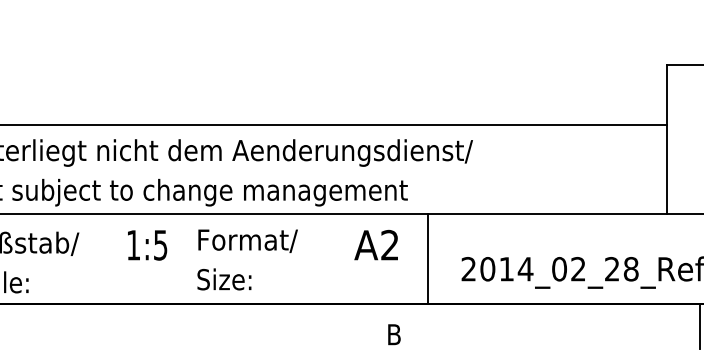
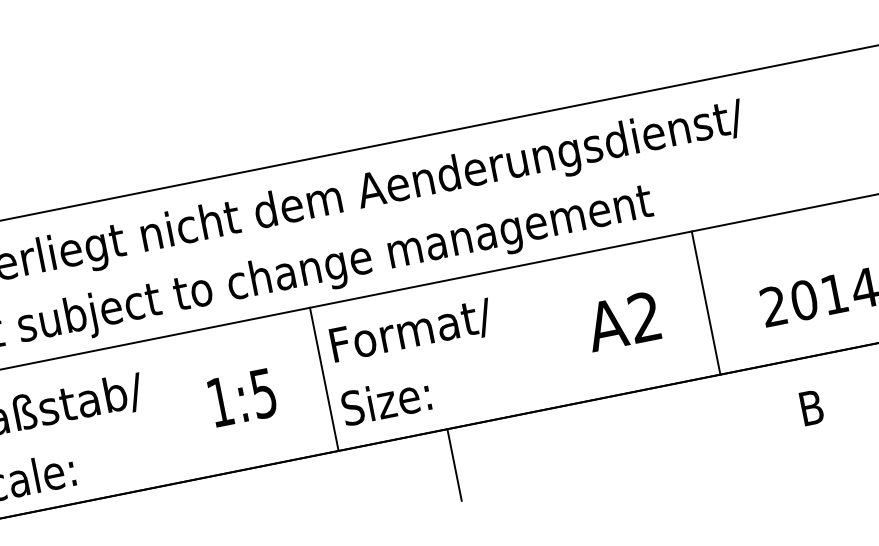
text: (375, 244) -> (621, 320), moved
text: (147, 245) -> (242, 398), moved
line: (189, 258) -> (323, 378), added
line: (257, 325) -> (453, 463), added
text: (394, 334) -> (811, 407), moved

